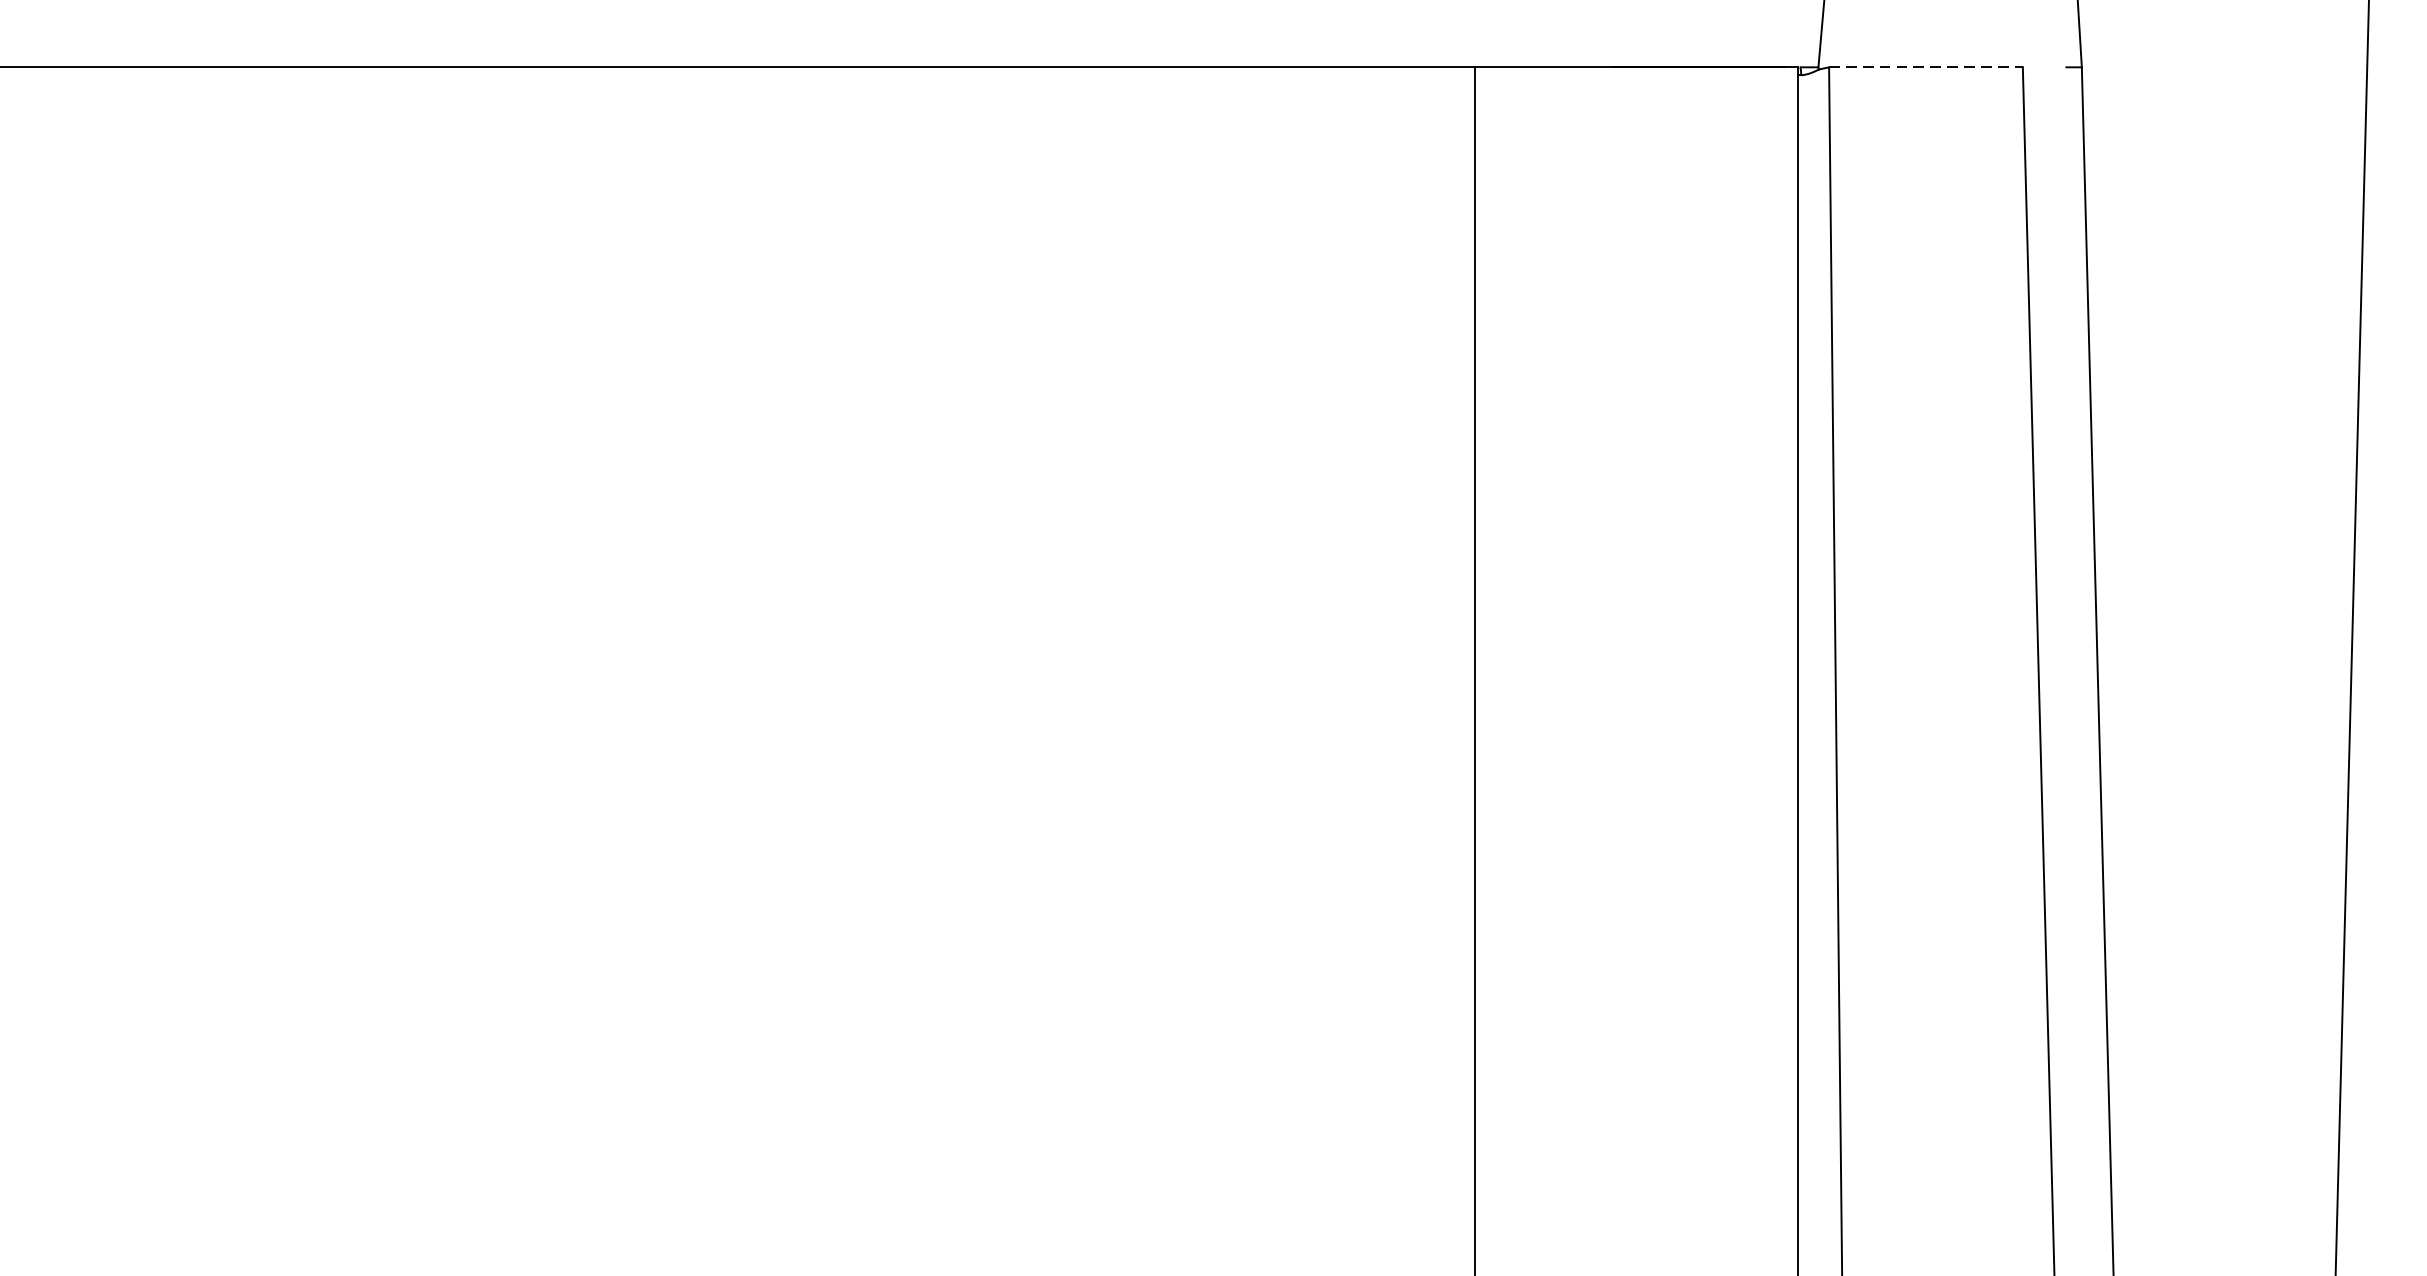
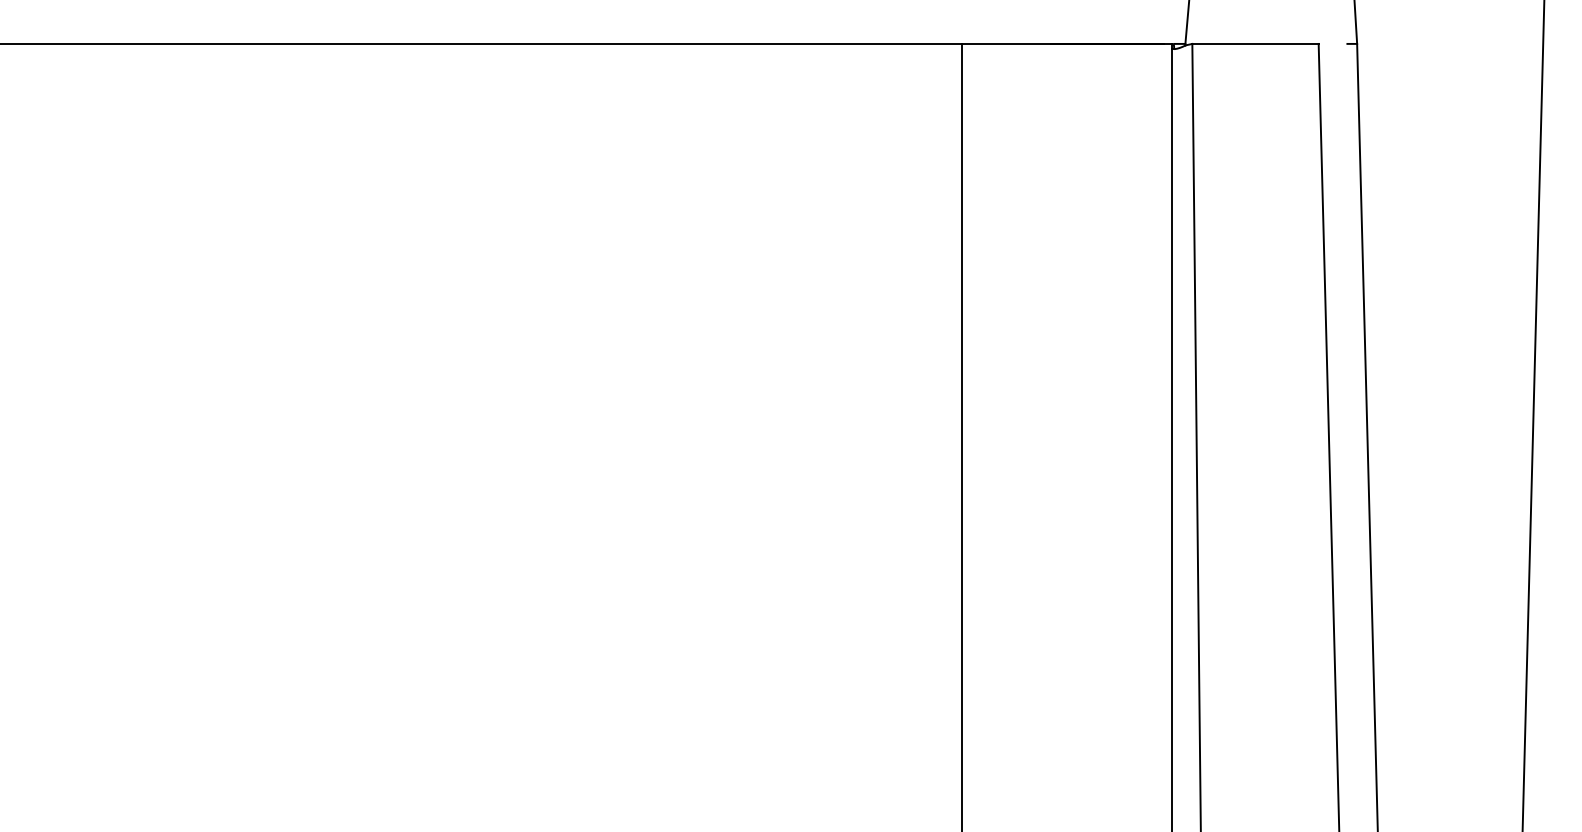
line: (1927, 66) -> (1256, 43), dashed -> solid

